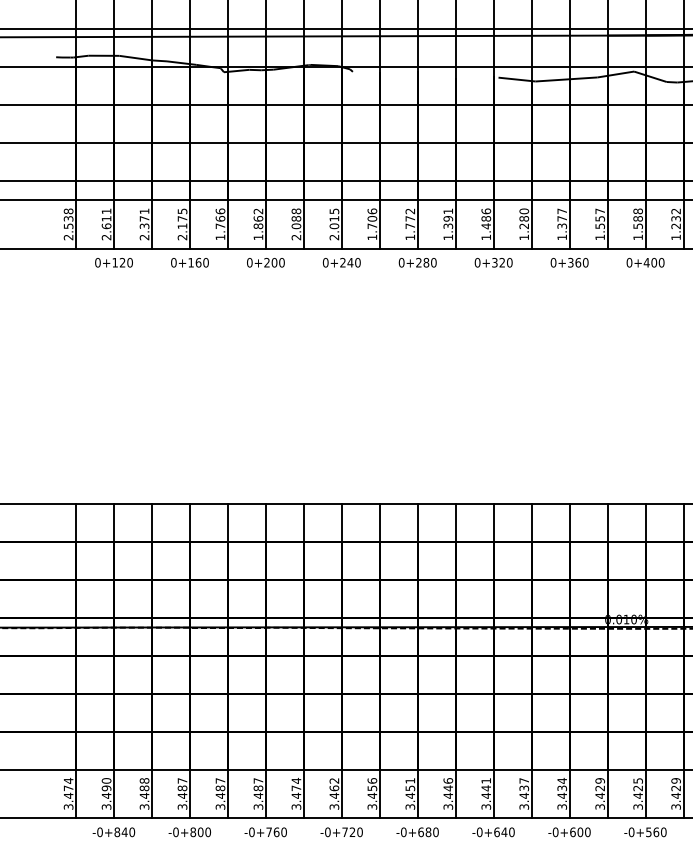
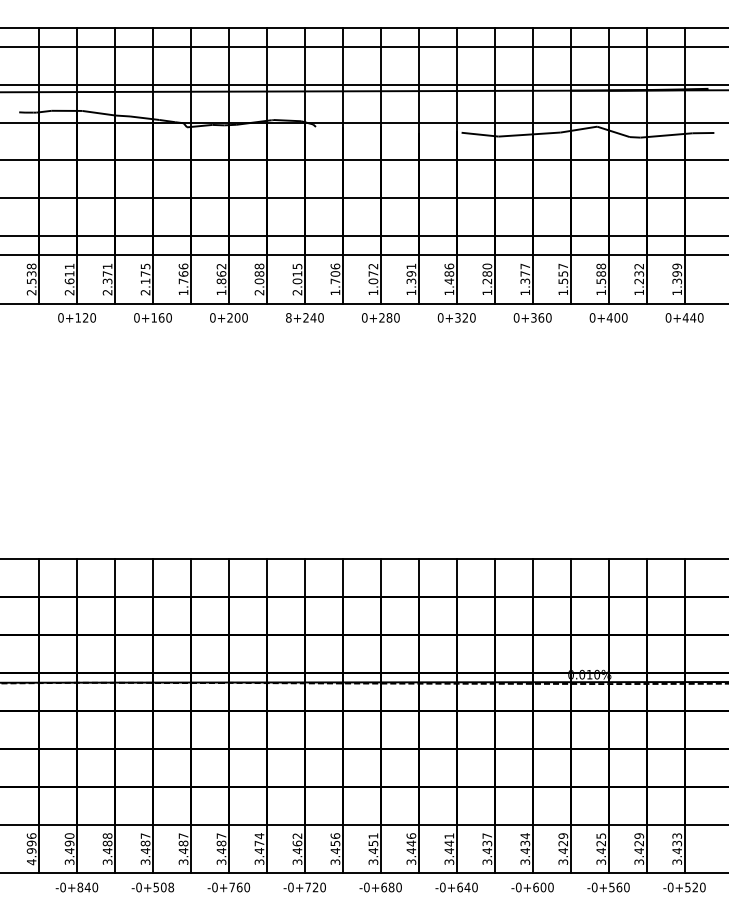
text: (410, 226) -> (373, 281), 1.772 -> 1.072
text: (325, 262) -> (288, 317), 0+240 -> 8+240
text: (68, 794) -> (31, 849), 3.474 -> 4.996
text: (200, 832) -> (163, 887), -0+800 -> -0+508

